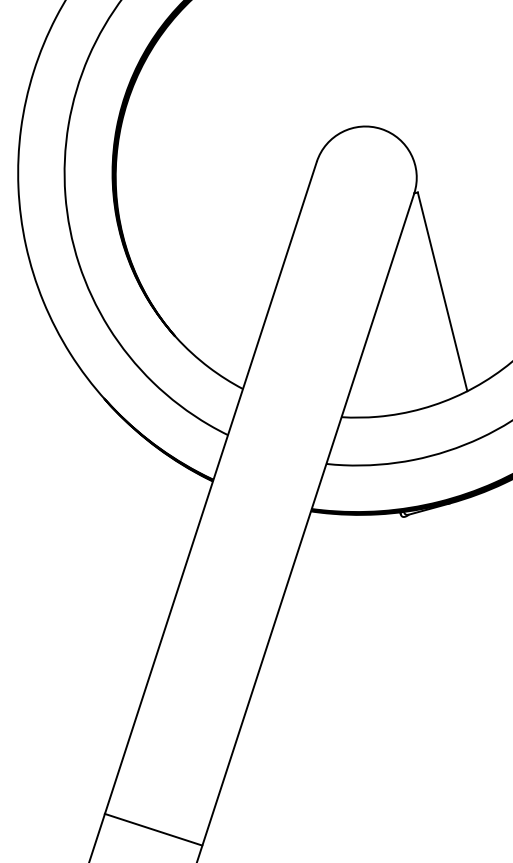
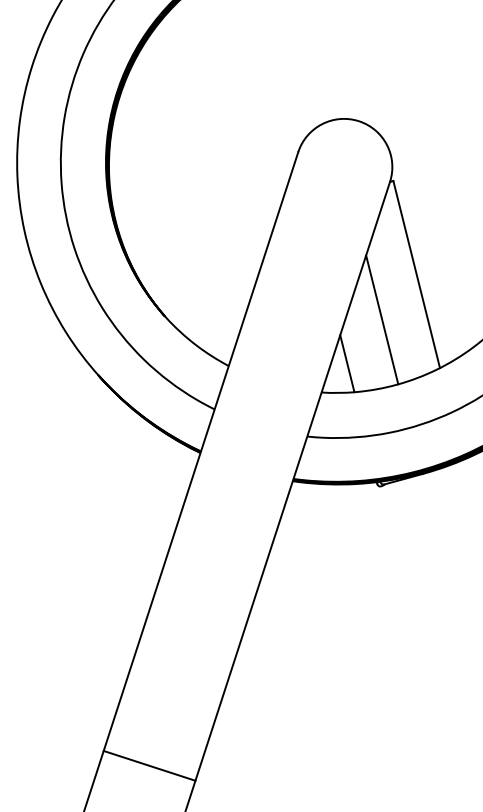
line: (406, 339) -> (382, 319), added
line: (369, 386) -> (347, 363), added
line: (153, 829) -> (149, 765), moved

